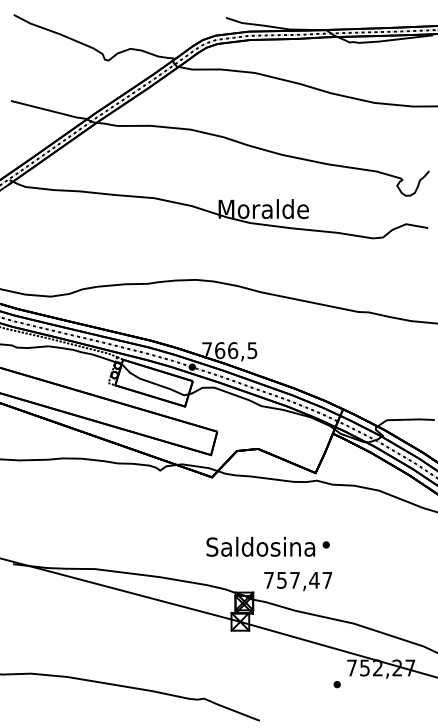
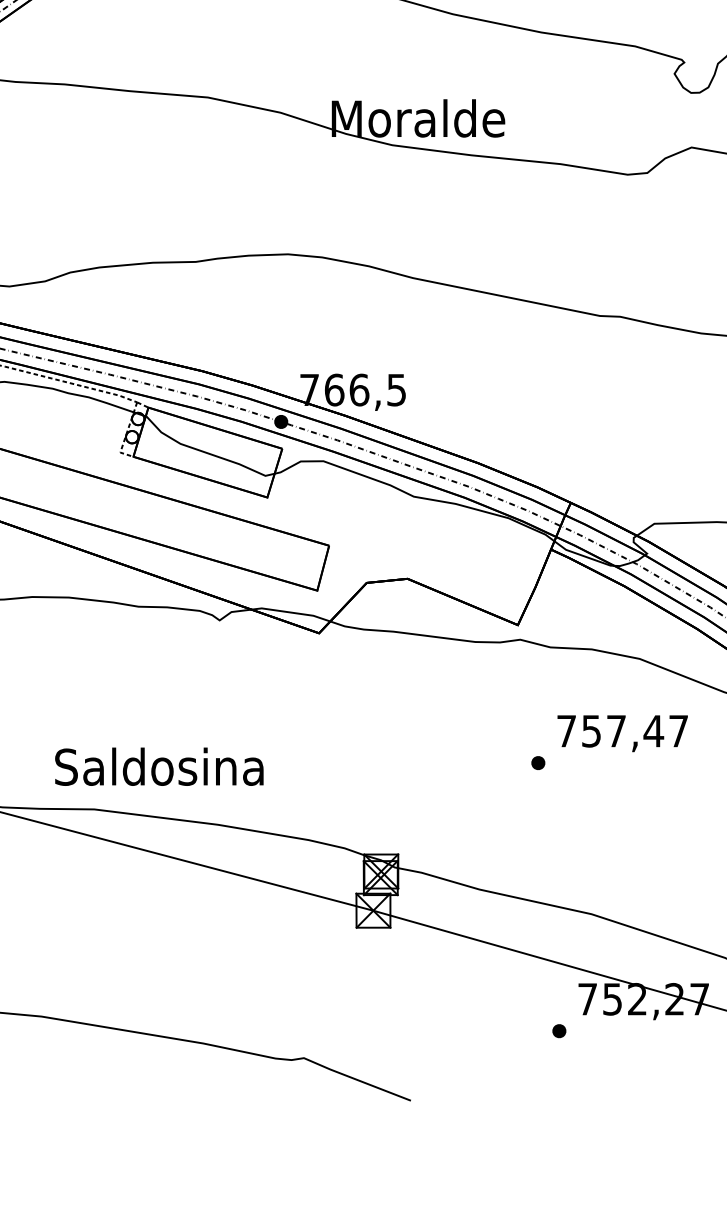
text: (260, 546) -> (158, 766), moved
text: (298, 581) -> (623, 733), moved

